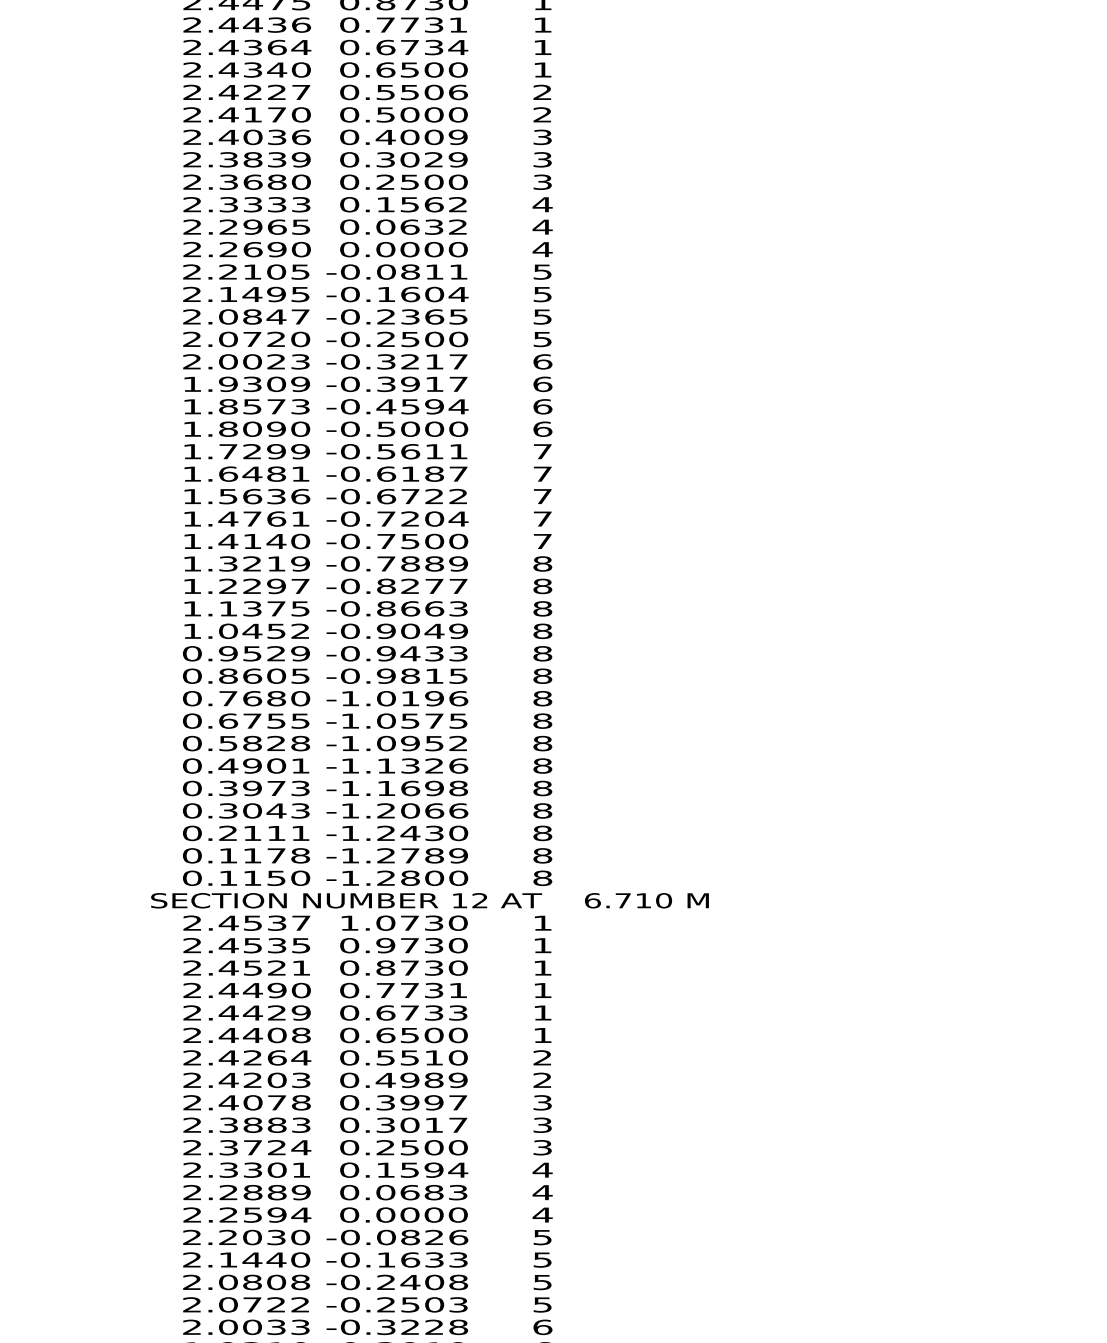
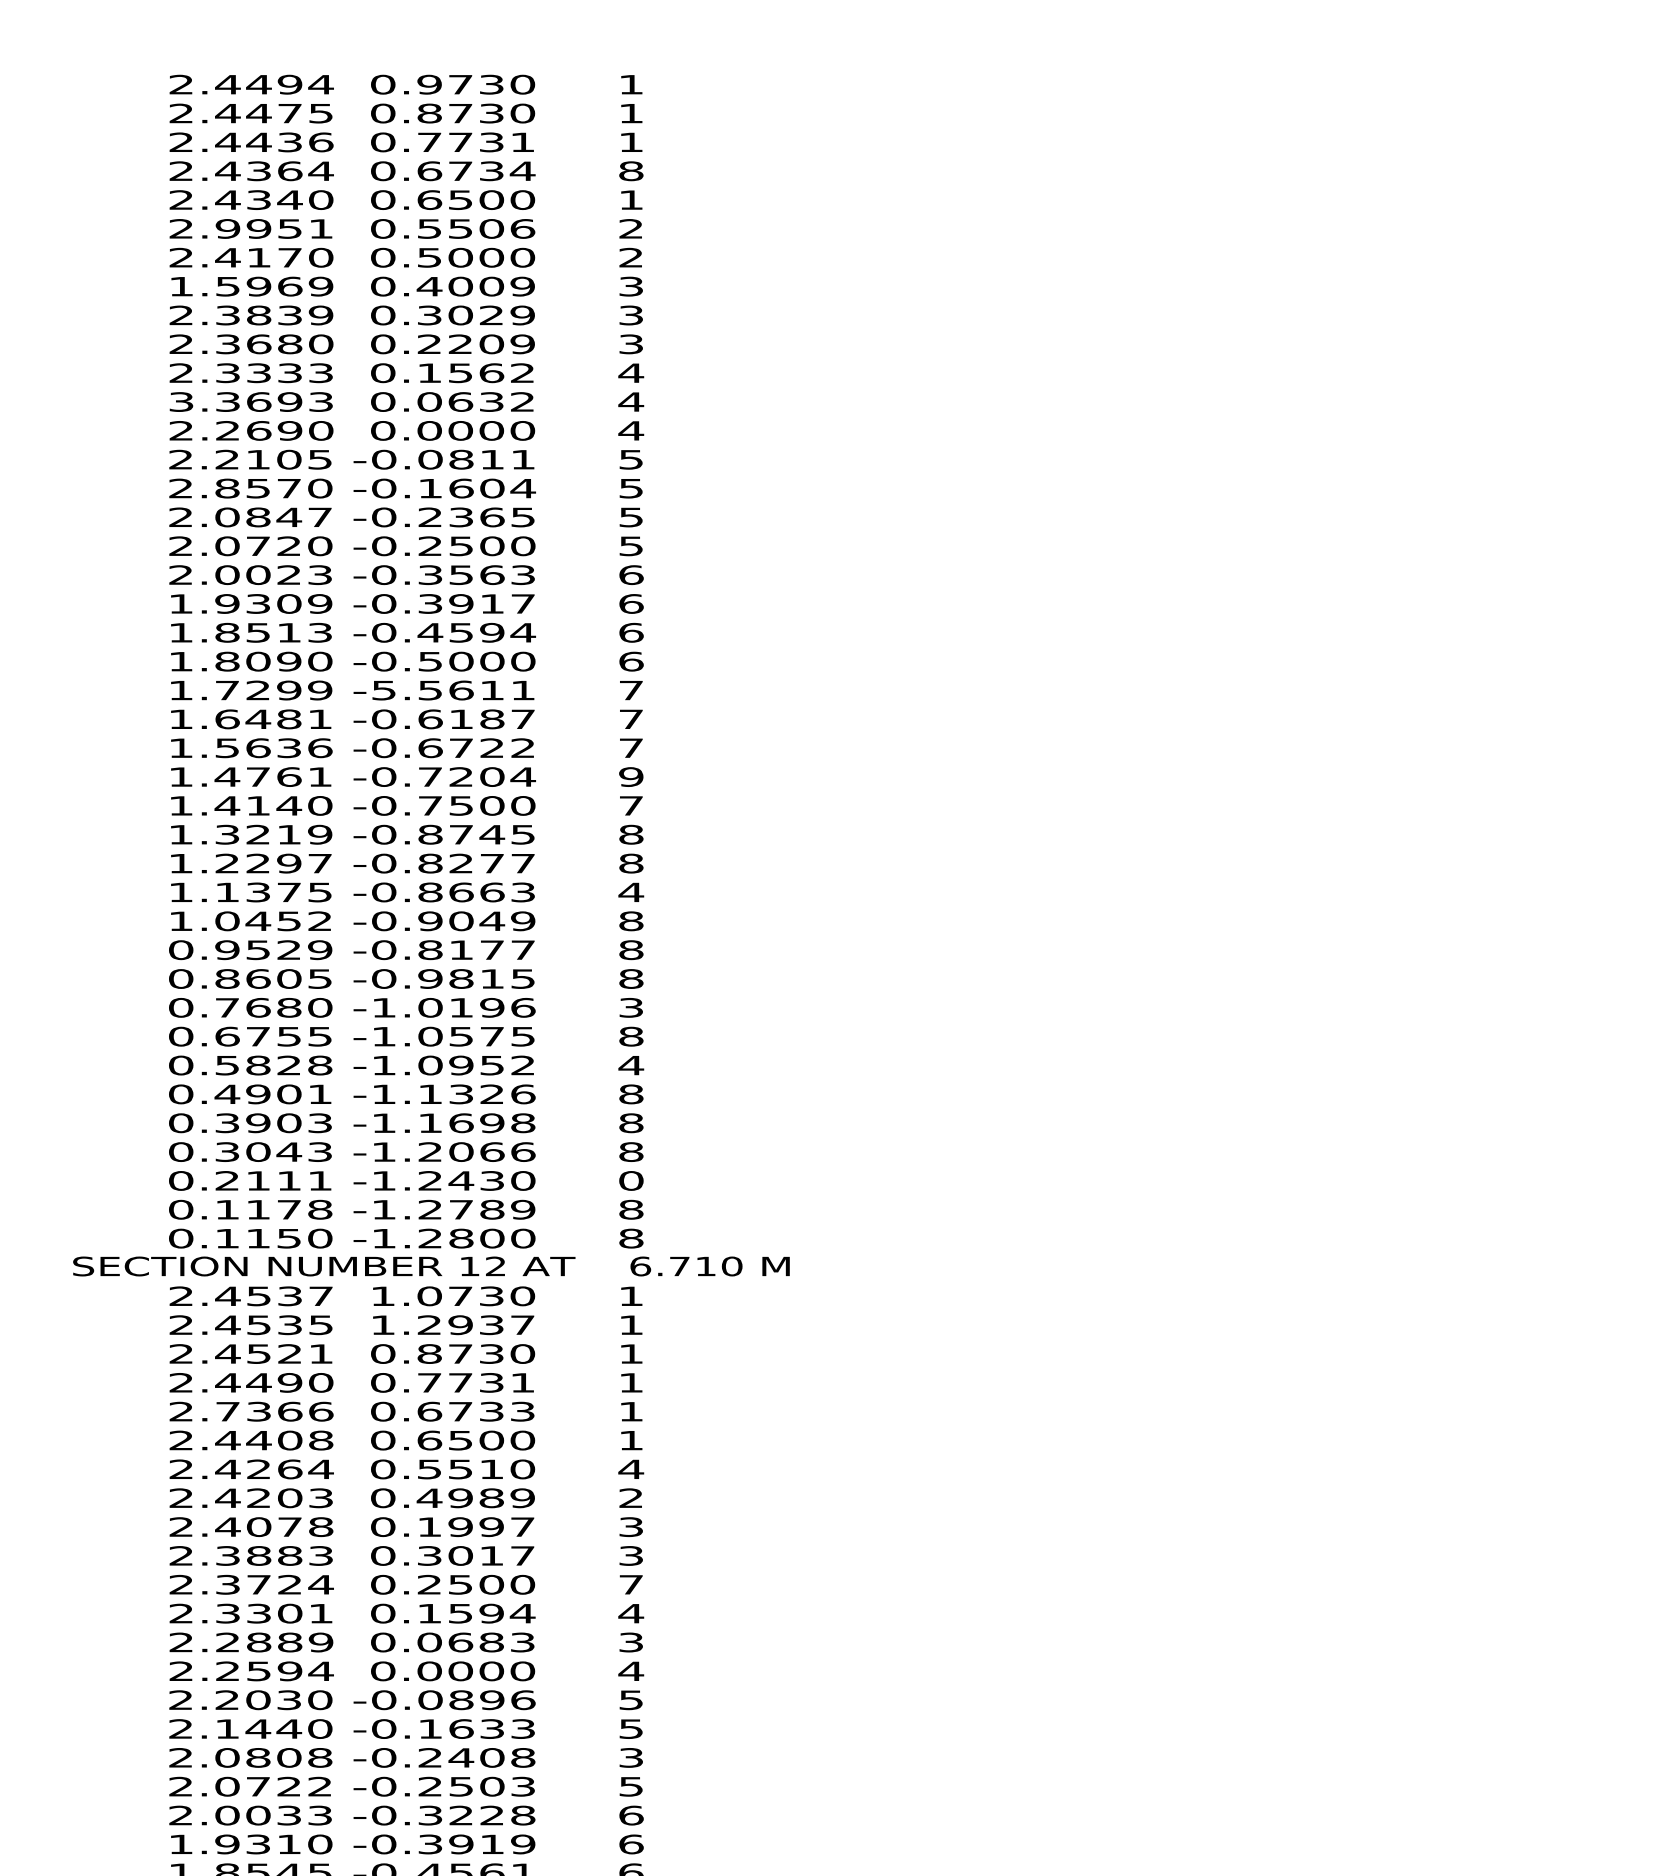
text: (542, 47) -> (631, 171), 1 -> 8
text: (264, 92) -> (273, 228), 2.4227 -> 2.9951
text: (247, 137) -> (251, 286), 2.4036 -> 1.5969
text: (433, 182) -> (491, 344), 0.2500 -> 0.2209
text: (246, 226) -> (250, 401), 2.2965 -> 3.3693
text: (264, 294) -> (273, 488), 2.1495 -> 2.8570
text: (433, 362) -> (491, 575), -0.3217 -> -0.3563
text: (276, 406) -> (289, 632), 1.8573 -> 1.8513
text: (350, 451) -> (384, 690), -0.5611 -> -5.5611
text: (542, 518) -> (631, 776), 7 -> 9
text: (422, 563) -> (476, 834), -0.7889 -> -0.8745
text: (542, 608) -> (631, 892), 8 -> 4
text: (422, 654) -> (476, 950), -0.9433 -> -0.8177
text: (542, 698) -> (631, 1007), 8 -> 3
text: (542, 743) -> (631, 1065), 8 -> 4
text: (276, 788) -> (289, 1123), 0.3973 -> 0.3903
text: (542, 833) -> (631, 1180), 8 -> 0
text: (430, 900) -> (431, 1266), moved
text: (404, 945) -> (453, 1325), 0.9730 -> 1.2937
text: (265, 1012) -> (274, 1411), 2.4429 -> 2.7366
text: (542, 1057) -> (631, 1468), 2 -> 4
text: (385, 1103) -> (429, 1527), 0.3997 -> 0.1997
text: (542, 1147) -> (630, 1584), 3 -> 7
text: (542, 1192) -> (631, 1642), 4 -> 3
text: (434, 1237) -> (492, 1700), -0.0826 -> -0.0896
text: (542, 1282) -> (631, 1757), 5 -> 3

